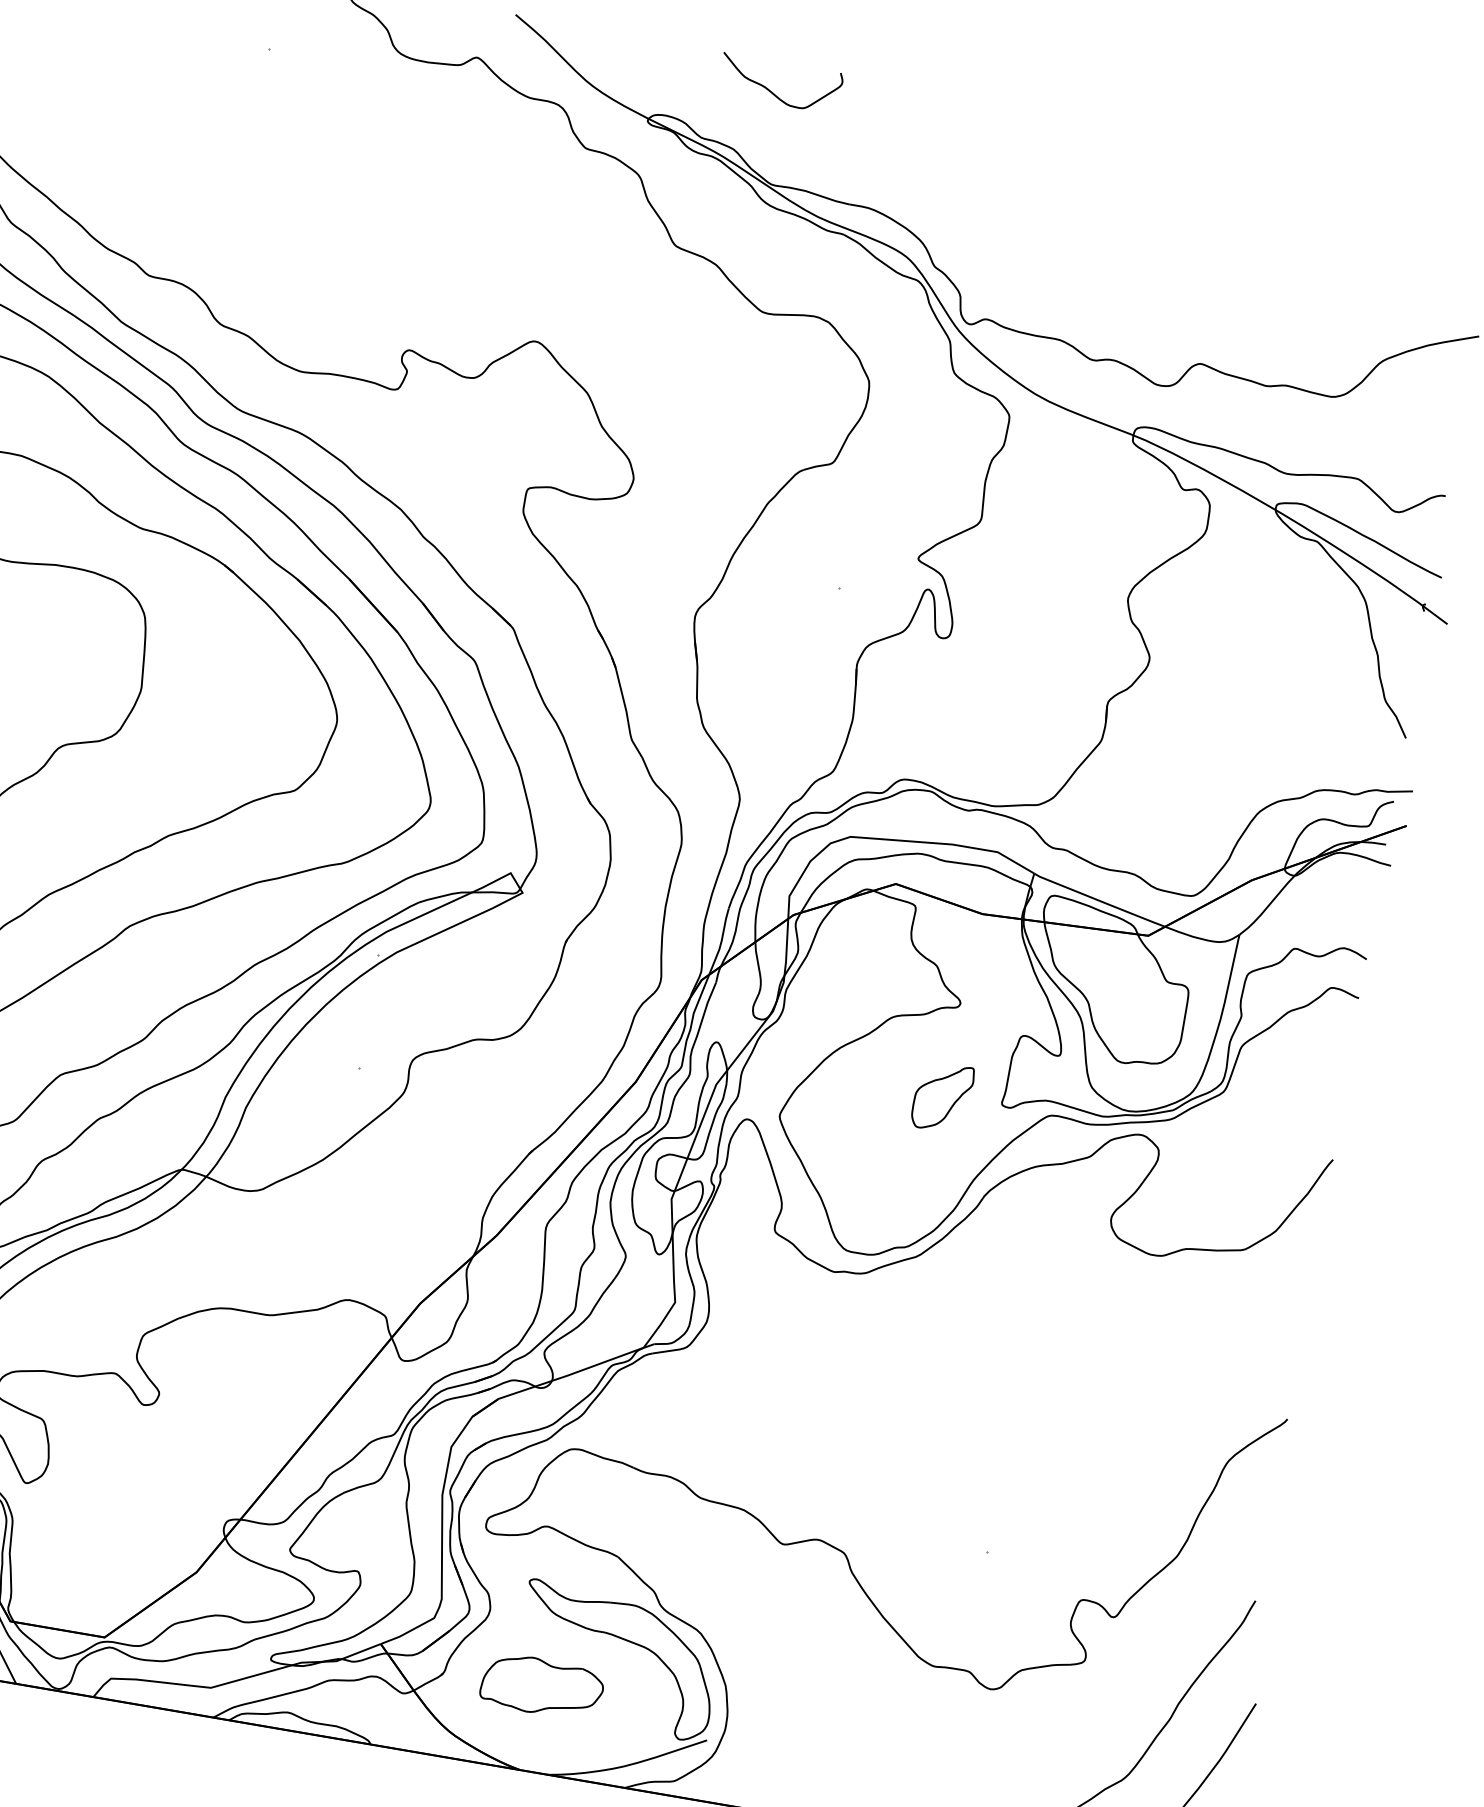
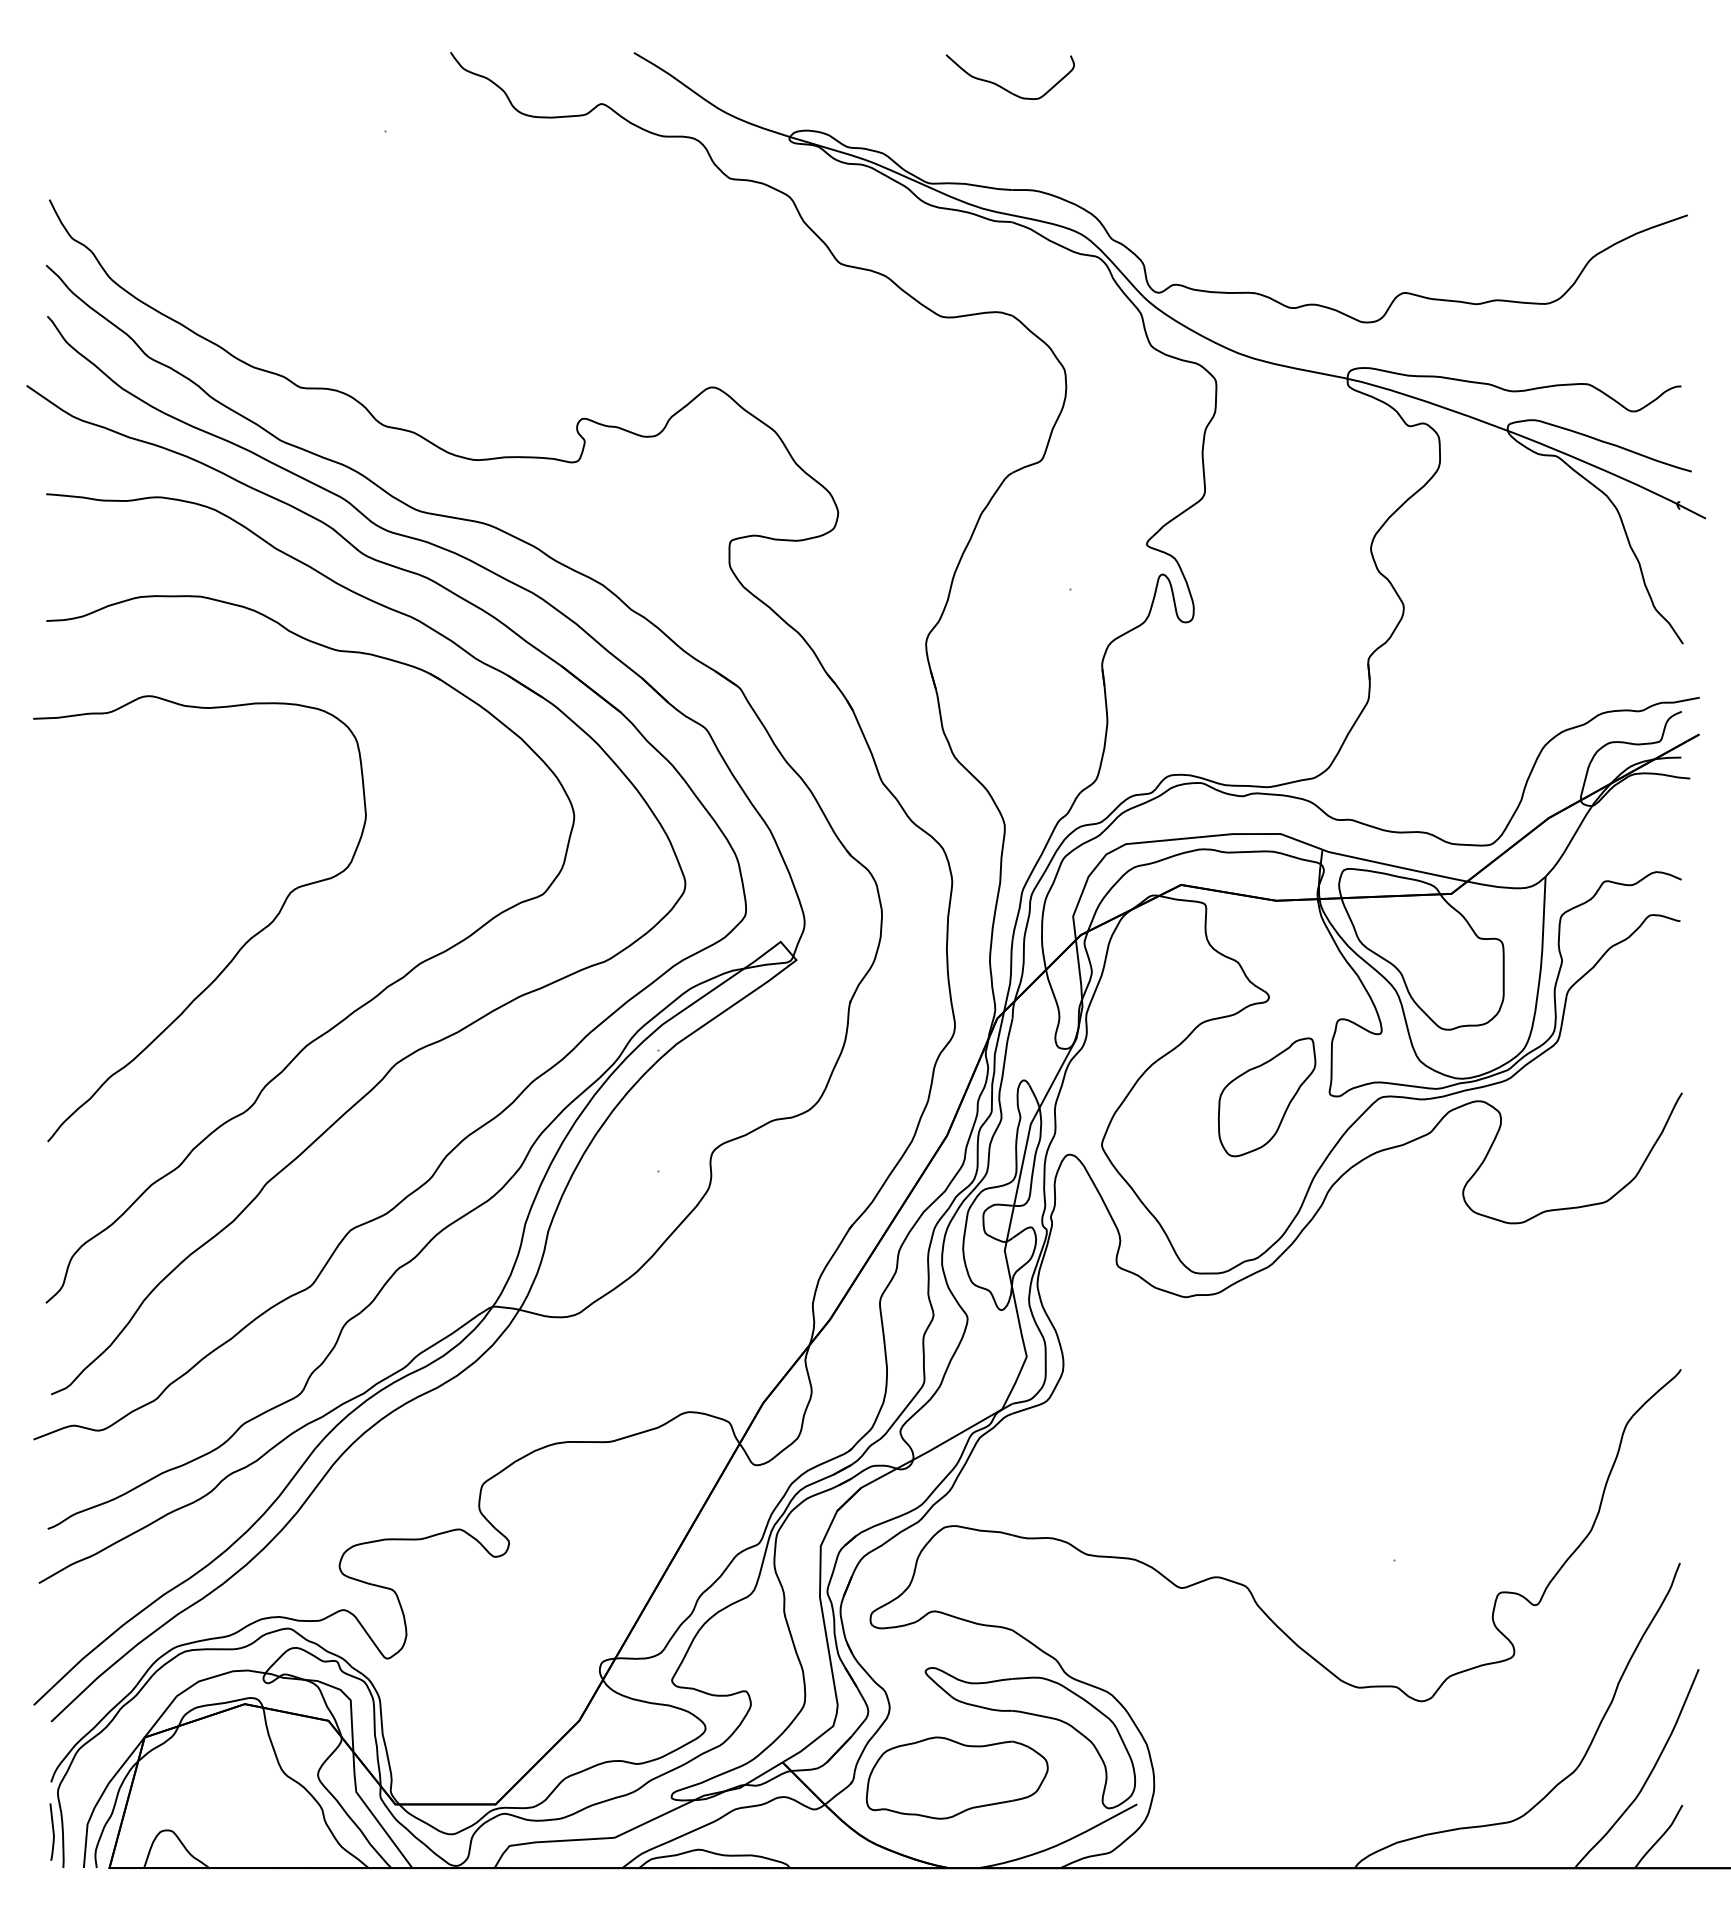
part: (771, 91) -> (1002, 86), moved
part: (942, 1097) -> (1267, 1097), size x1.67
part: (541, 1686) -> (956, 1777), size x1.43

